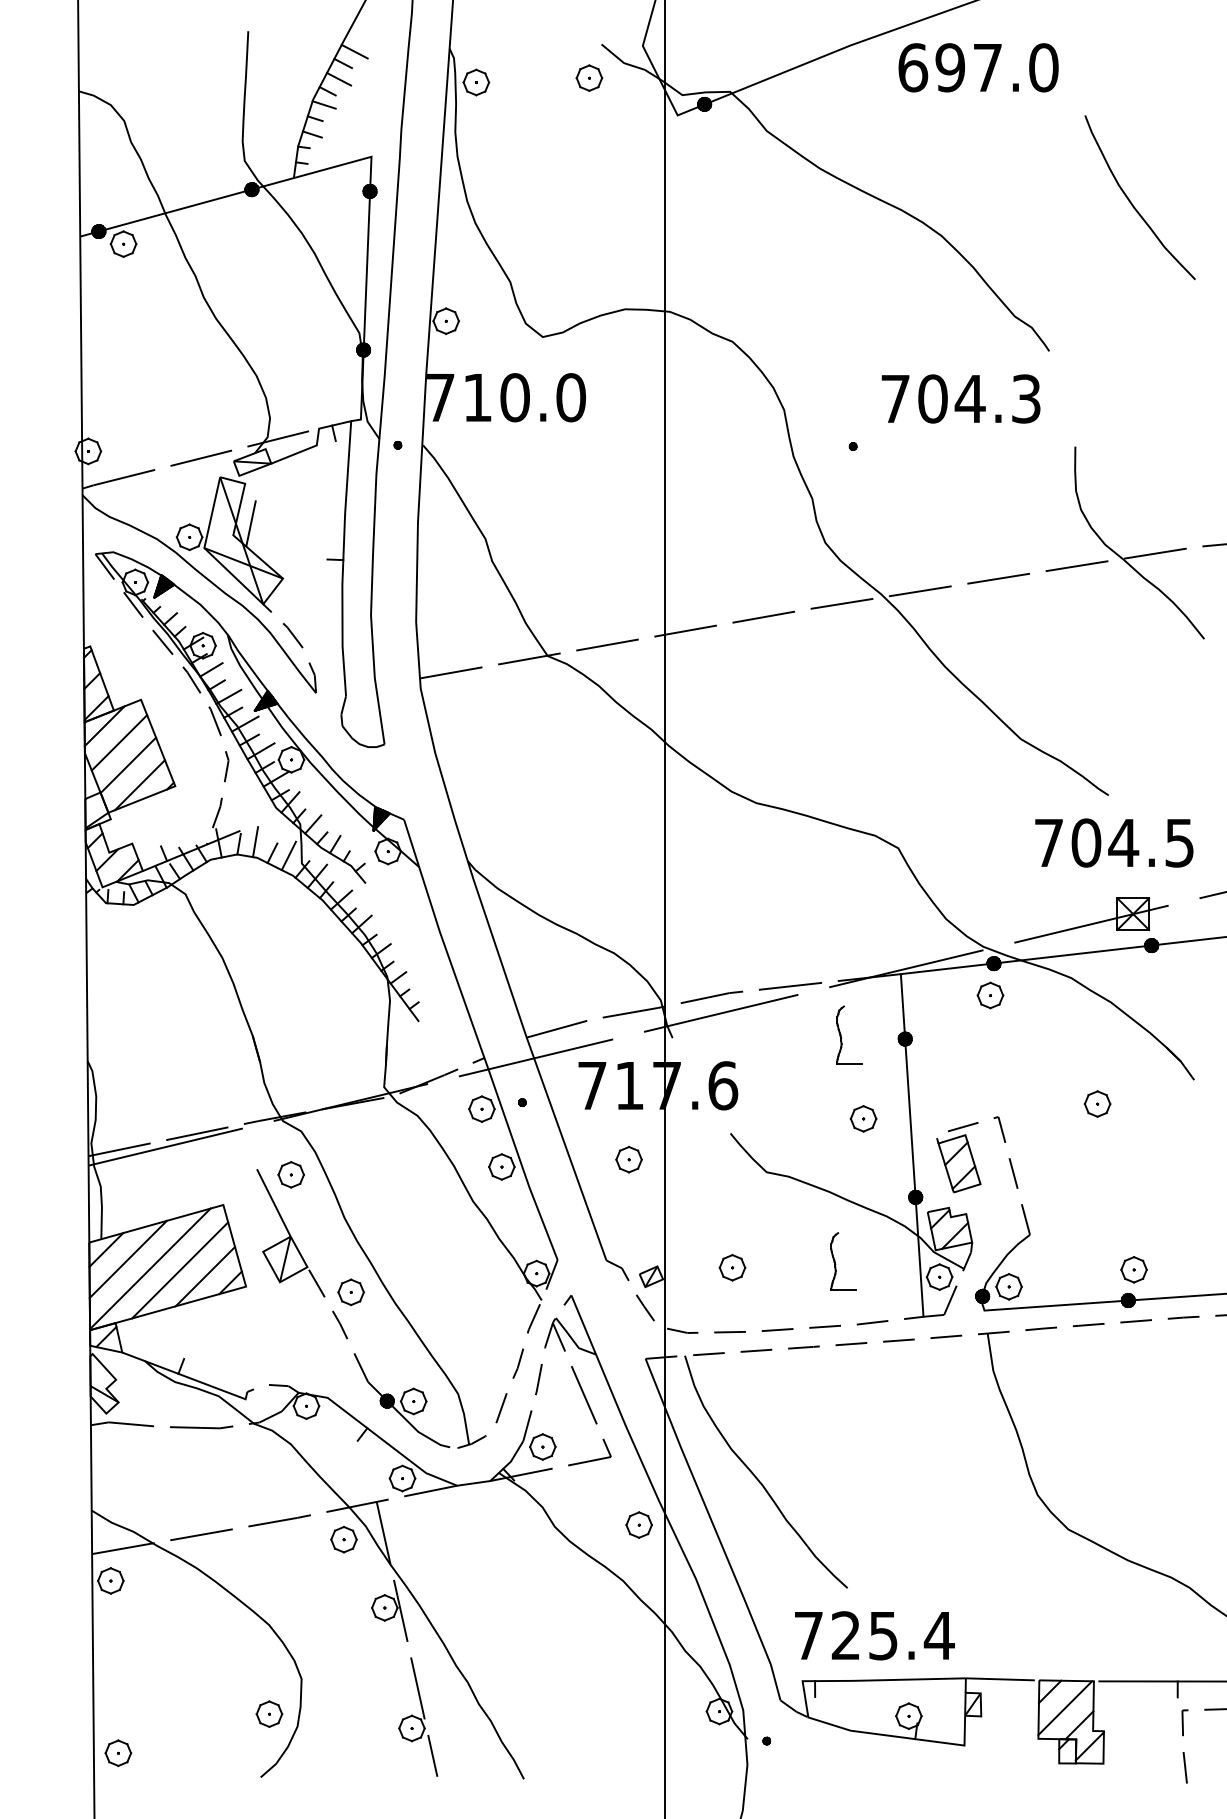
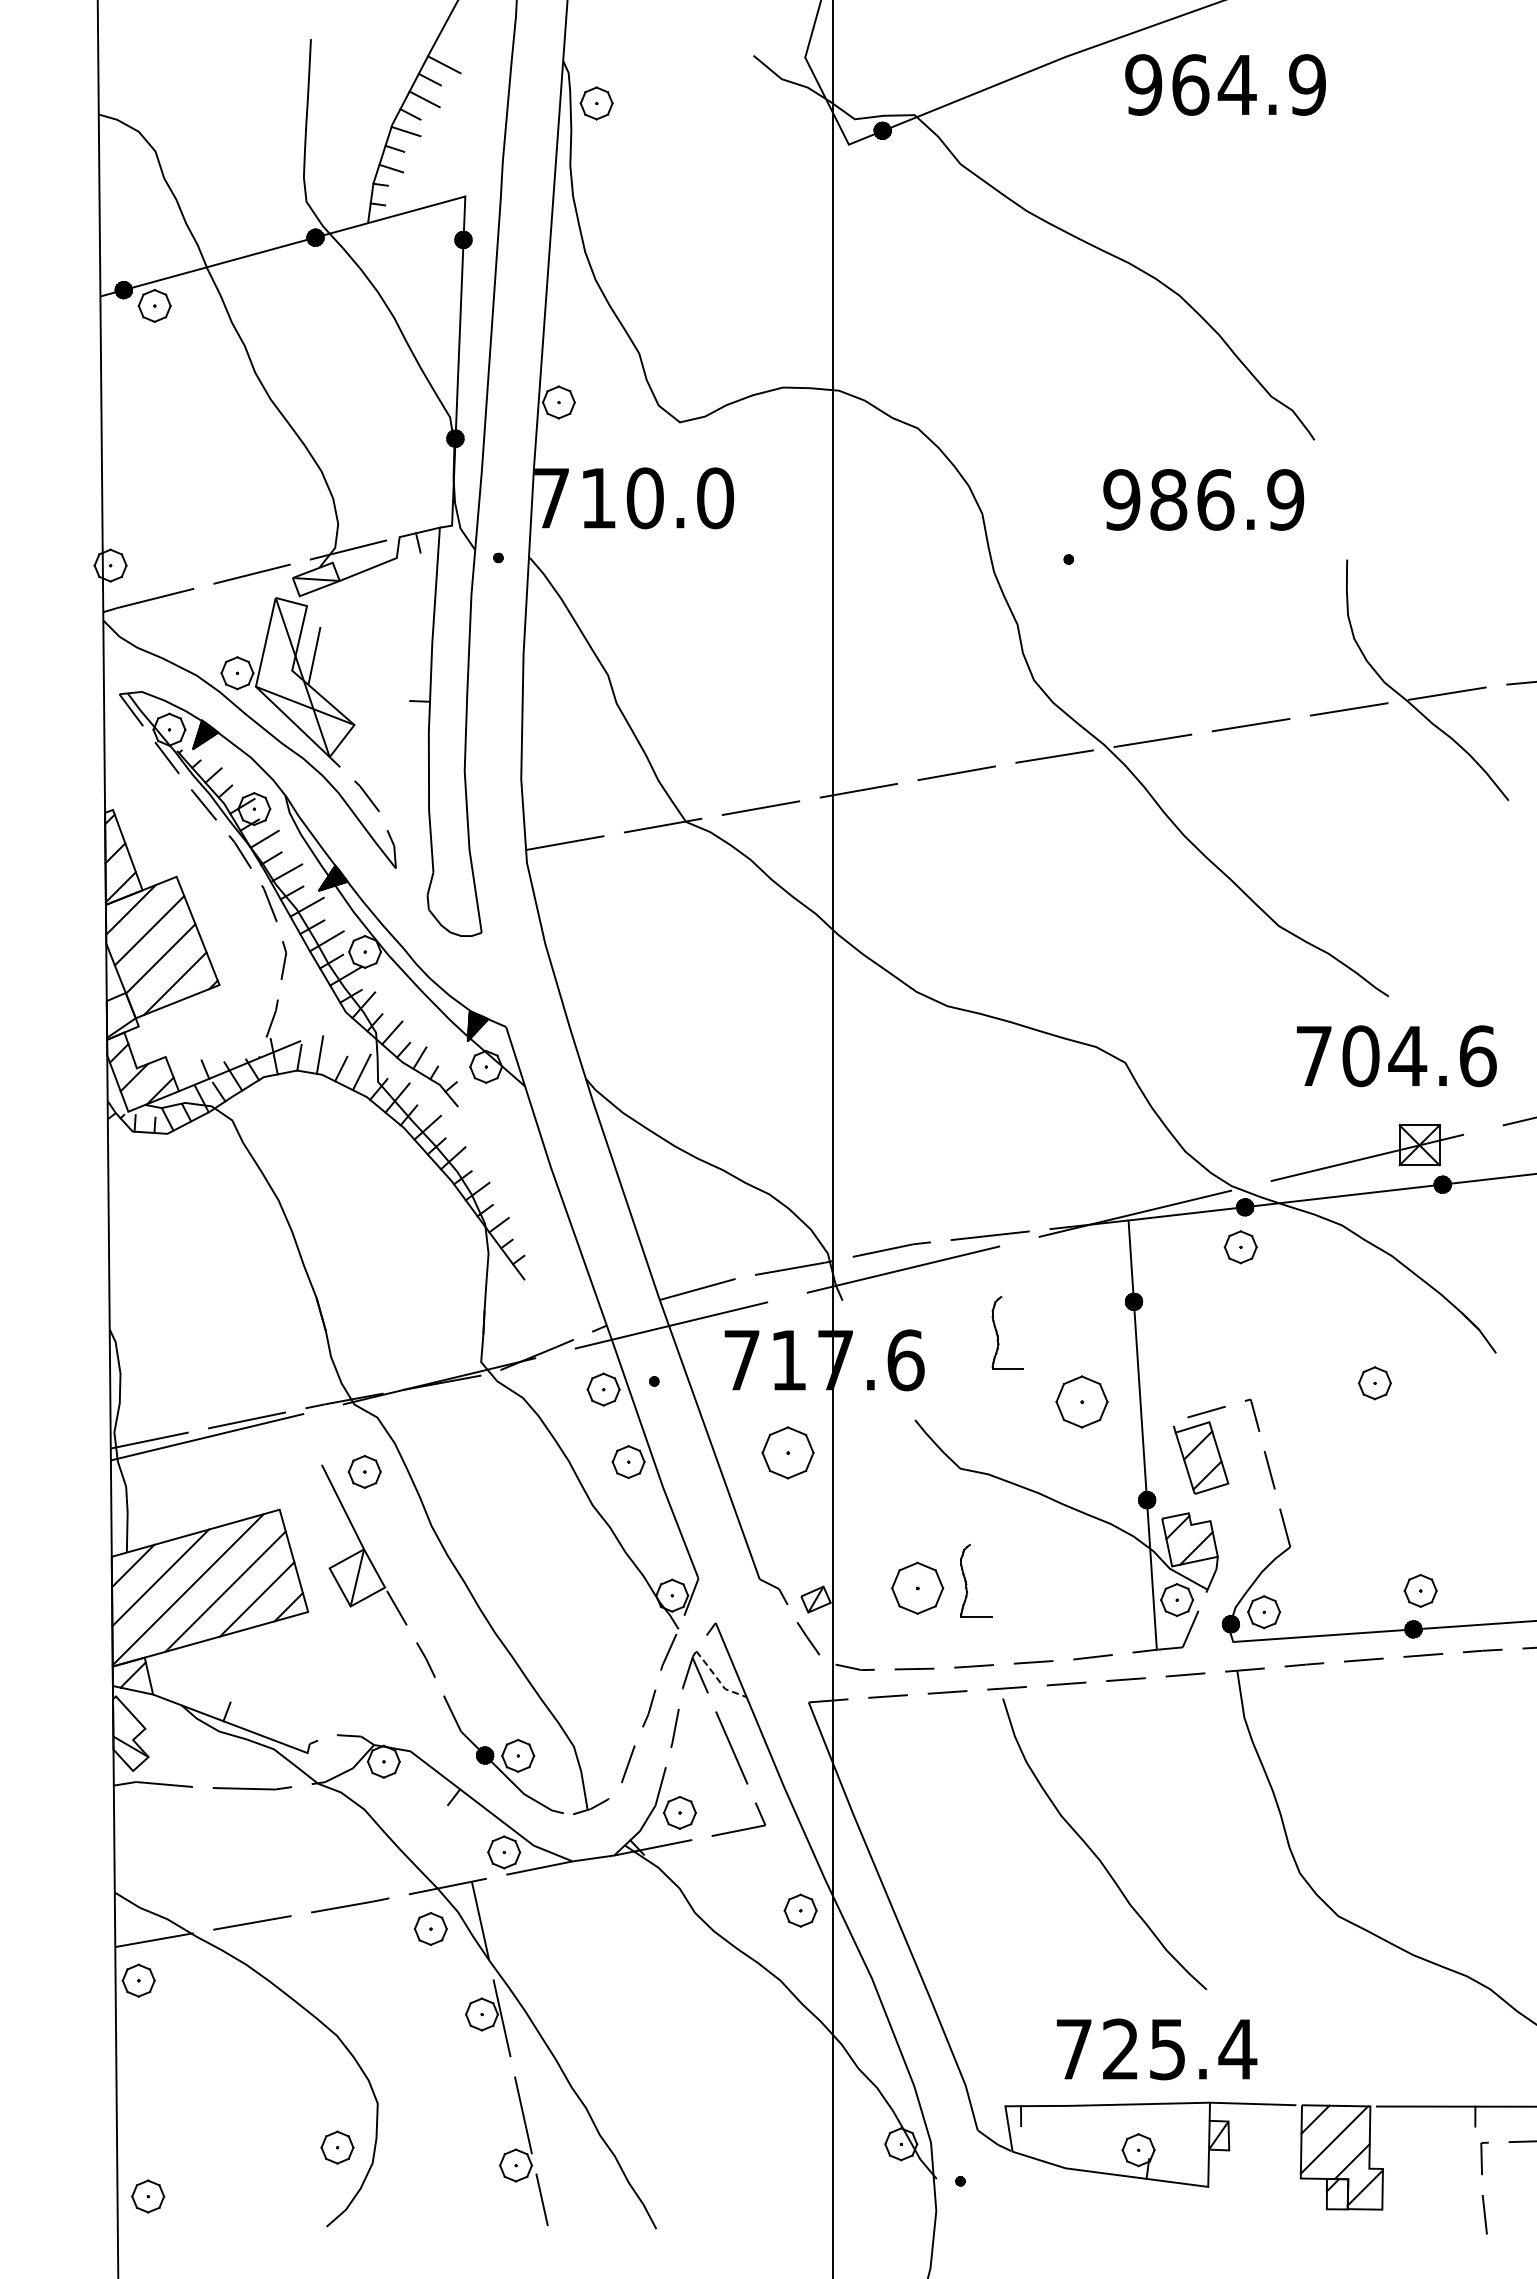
text: (978, 67) -> (1225, 84), 697.0 -> 964.9
part: (589, 77) -> (738, 97), removed
curve: (1132, 203) -> (1418, 254), removed
text: (960, 398) -> (1203, 499), 704.3 -> 986.9
text: (1179, 843) -> (1477, 1056), 704.5 -> 704.6
part: (841, 1036) -> (998, 1334), moved
part: (863, 1118) -> (1081, 1401), size x1.6
part: (628, 1159) -> (787, 1452), size x1.6
part: (836, 1263) -> (967, 1583), moved
part: (732, 1267) -> (917, 1588), size x1.6
part: (350, 1292) -> (439, 1619), removed
line: (573, 1340) -> (718, 1679), solid -> dashed
curve: (758, 1479) -> (1095, 1853), moved
text: (875, 1635) -> (1157, 2049), moved

